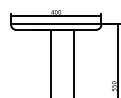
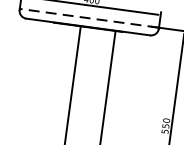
line: (56, 24) -> (89, 18), solid -> dashed

